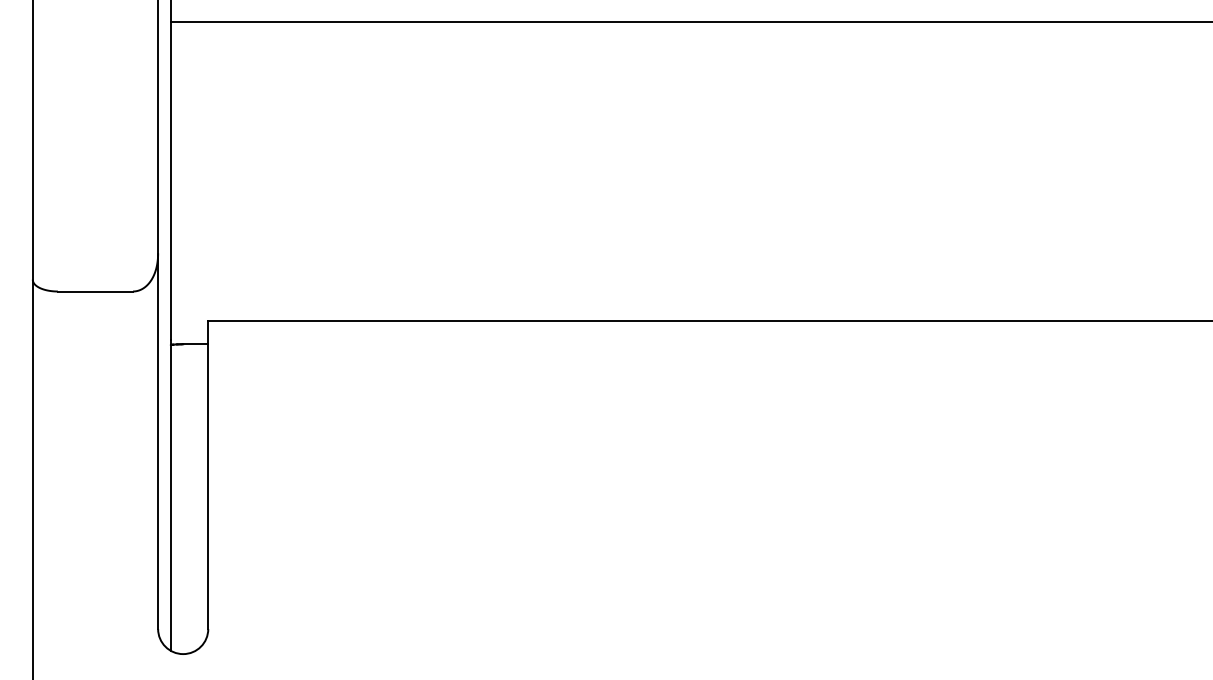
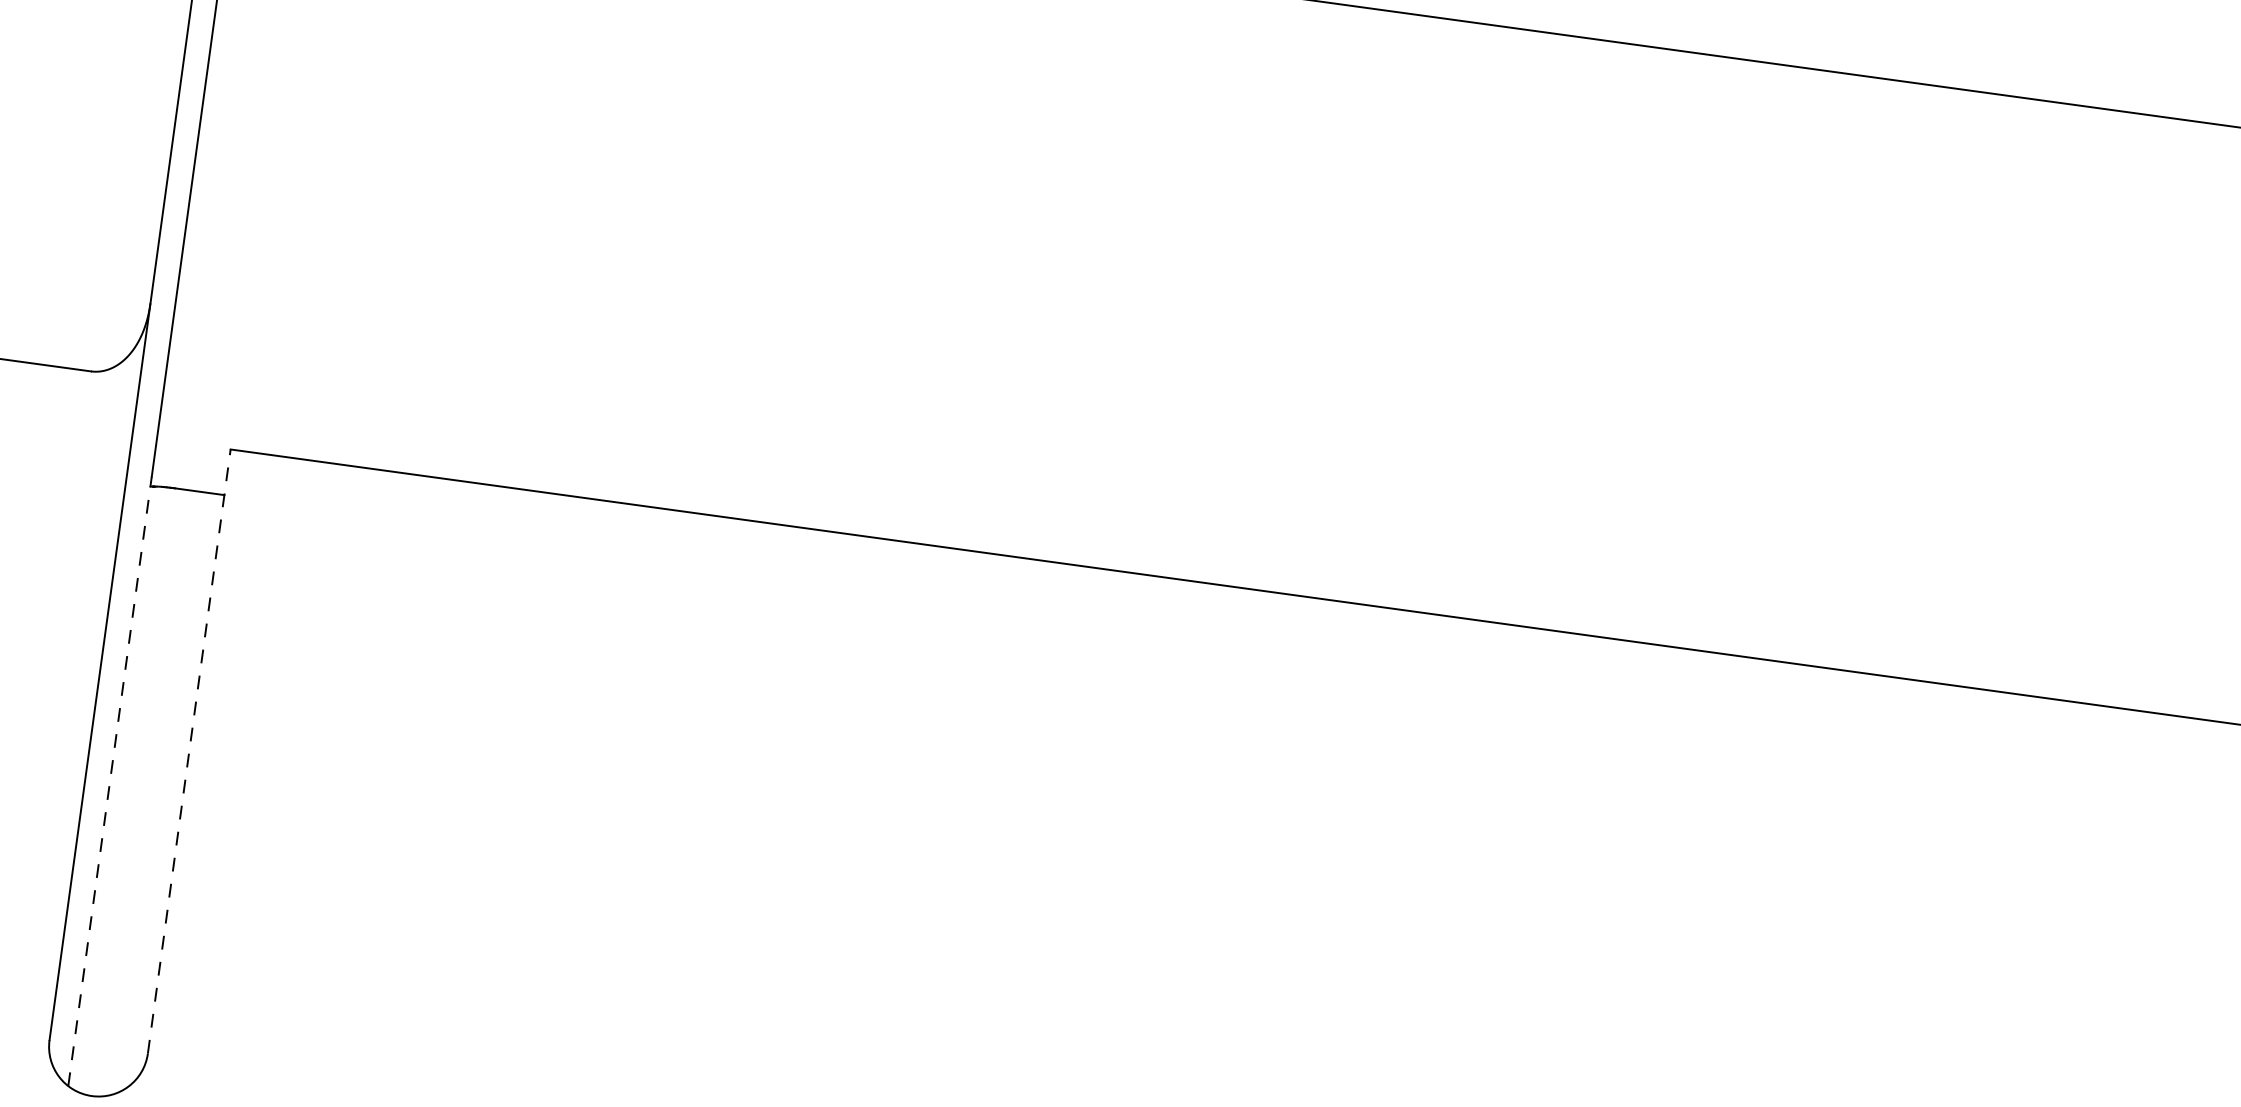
line: (208, 474) -> (189, 750), solid -> dashed
line: (170, 494) -> (109, 779), solid -> dashed

